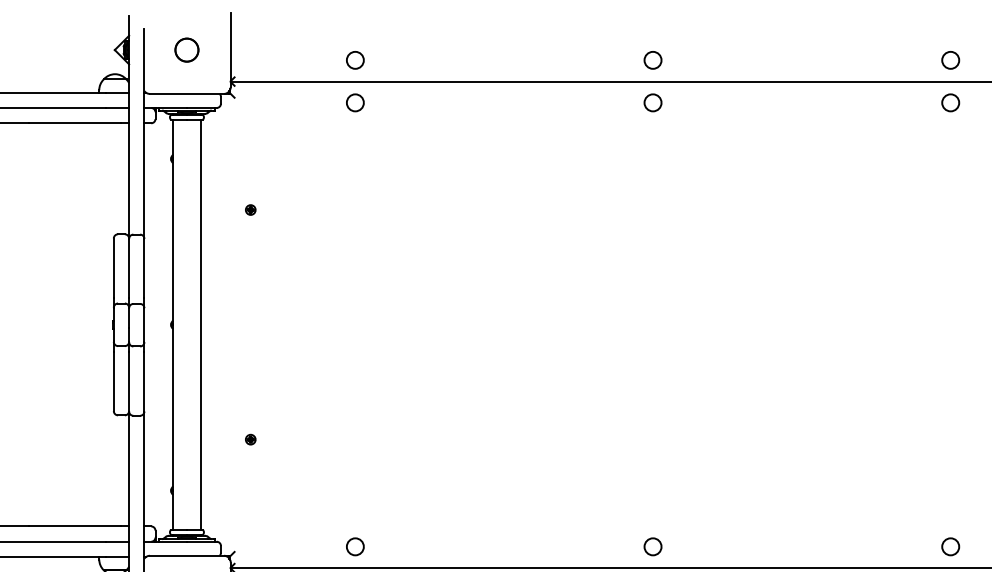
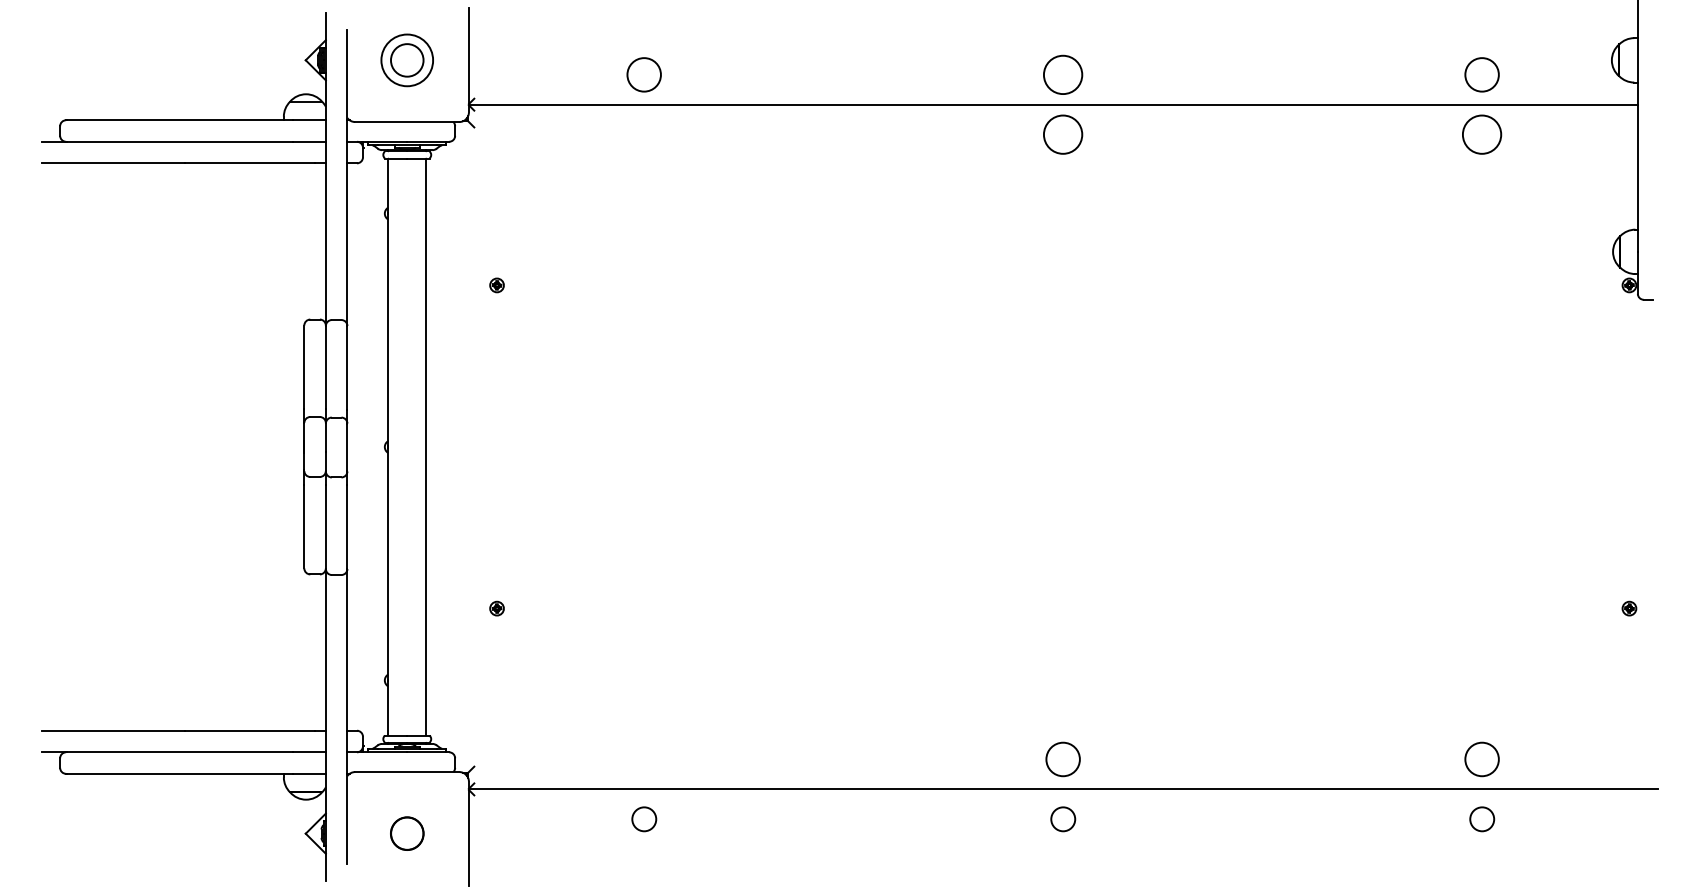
circle: (187, 50) -> (407, 60), size x1.6
circle: (355, 60) -> (644, 74), size x1.4
circle: (653, 60) -> (1063, 74), size x1.6
circle: (950, 60) -> (1482, 74), size x1.4
circle: (355, 102) -> (644, 134), removed
circle: (653, 102) -> (1063, 134), size x1.6
circle: (950, 102) -> (1482, 134), size x1.6
circle: (355, 546) -> (644, 759), removed
circle: (653, 546) -> (1063, 759), size x1.4
circle: (950, 546) -> (1482, 759), size x1.4

